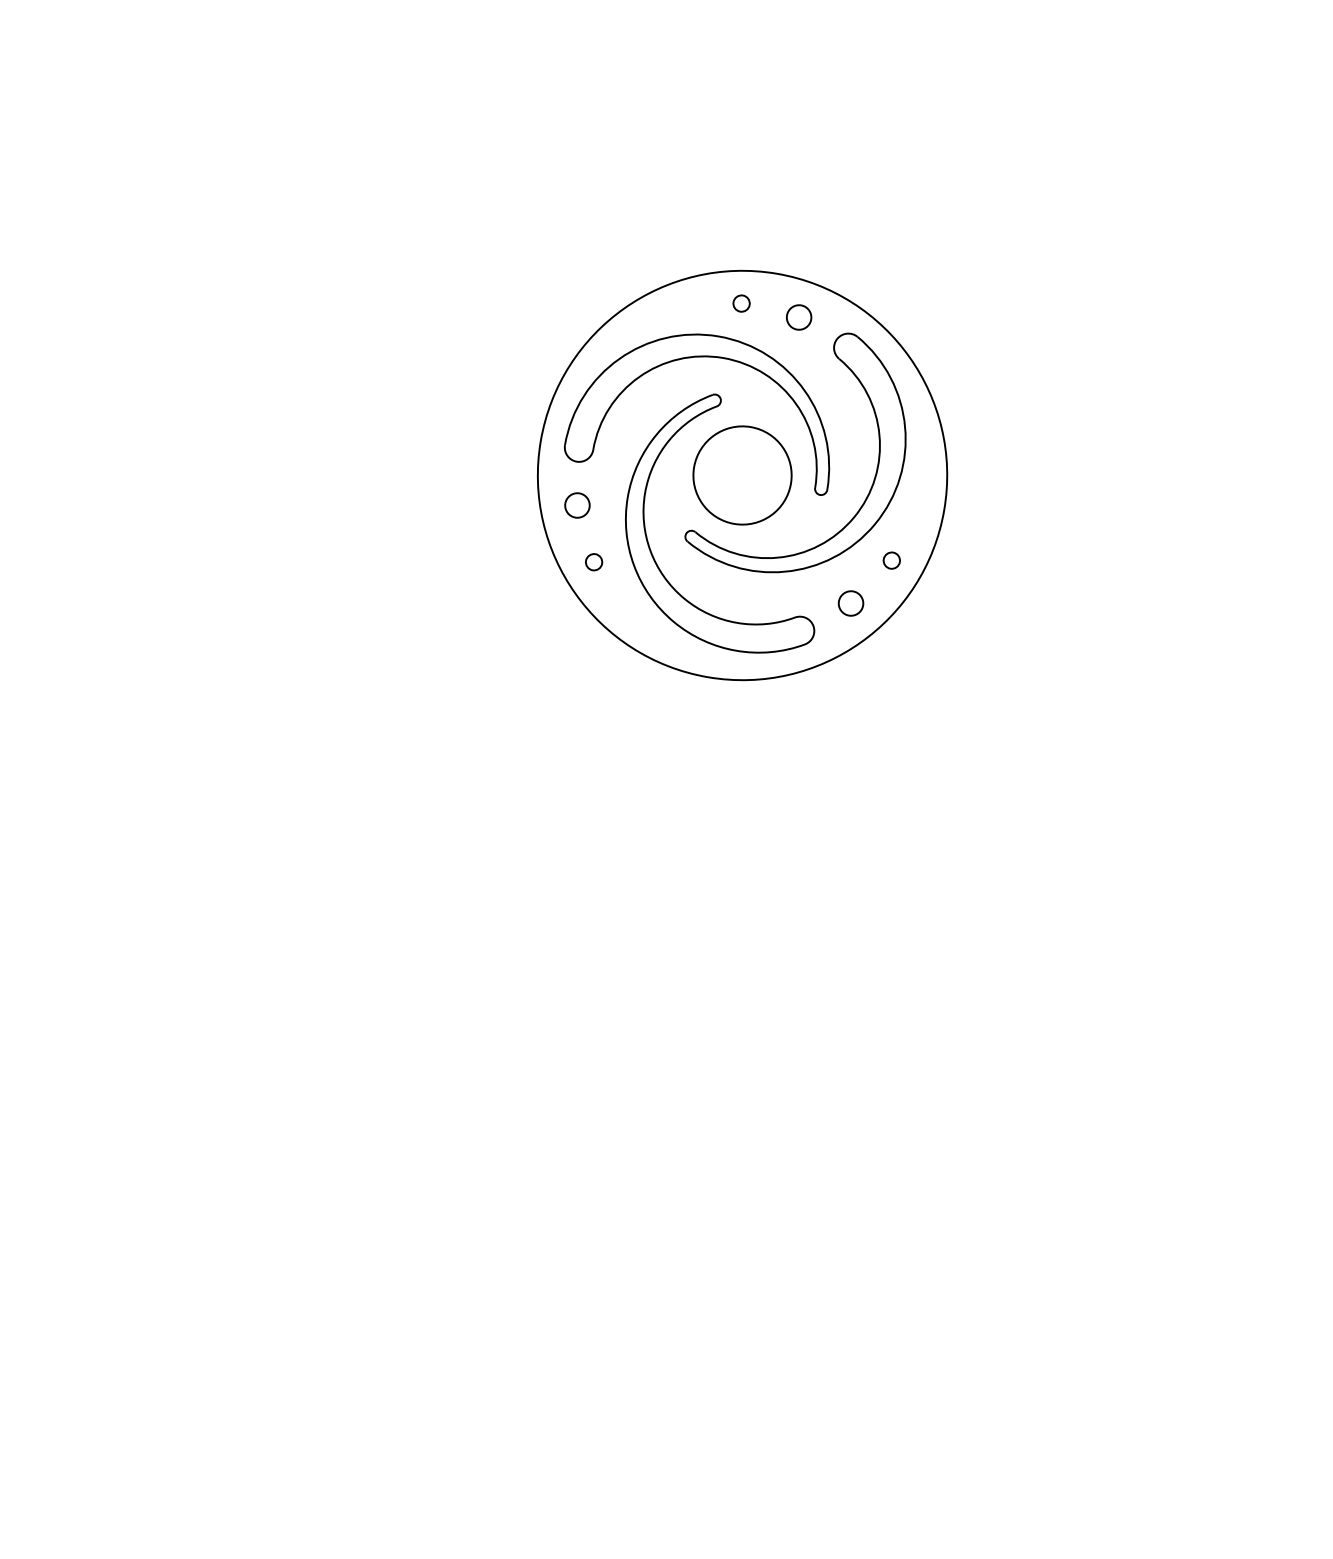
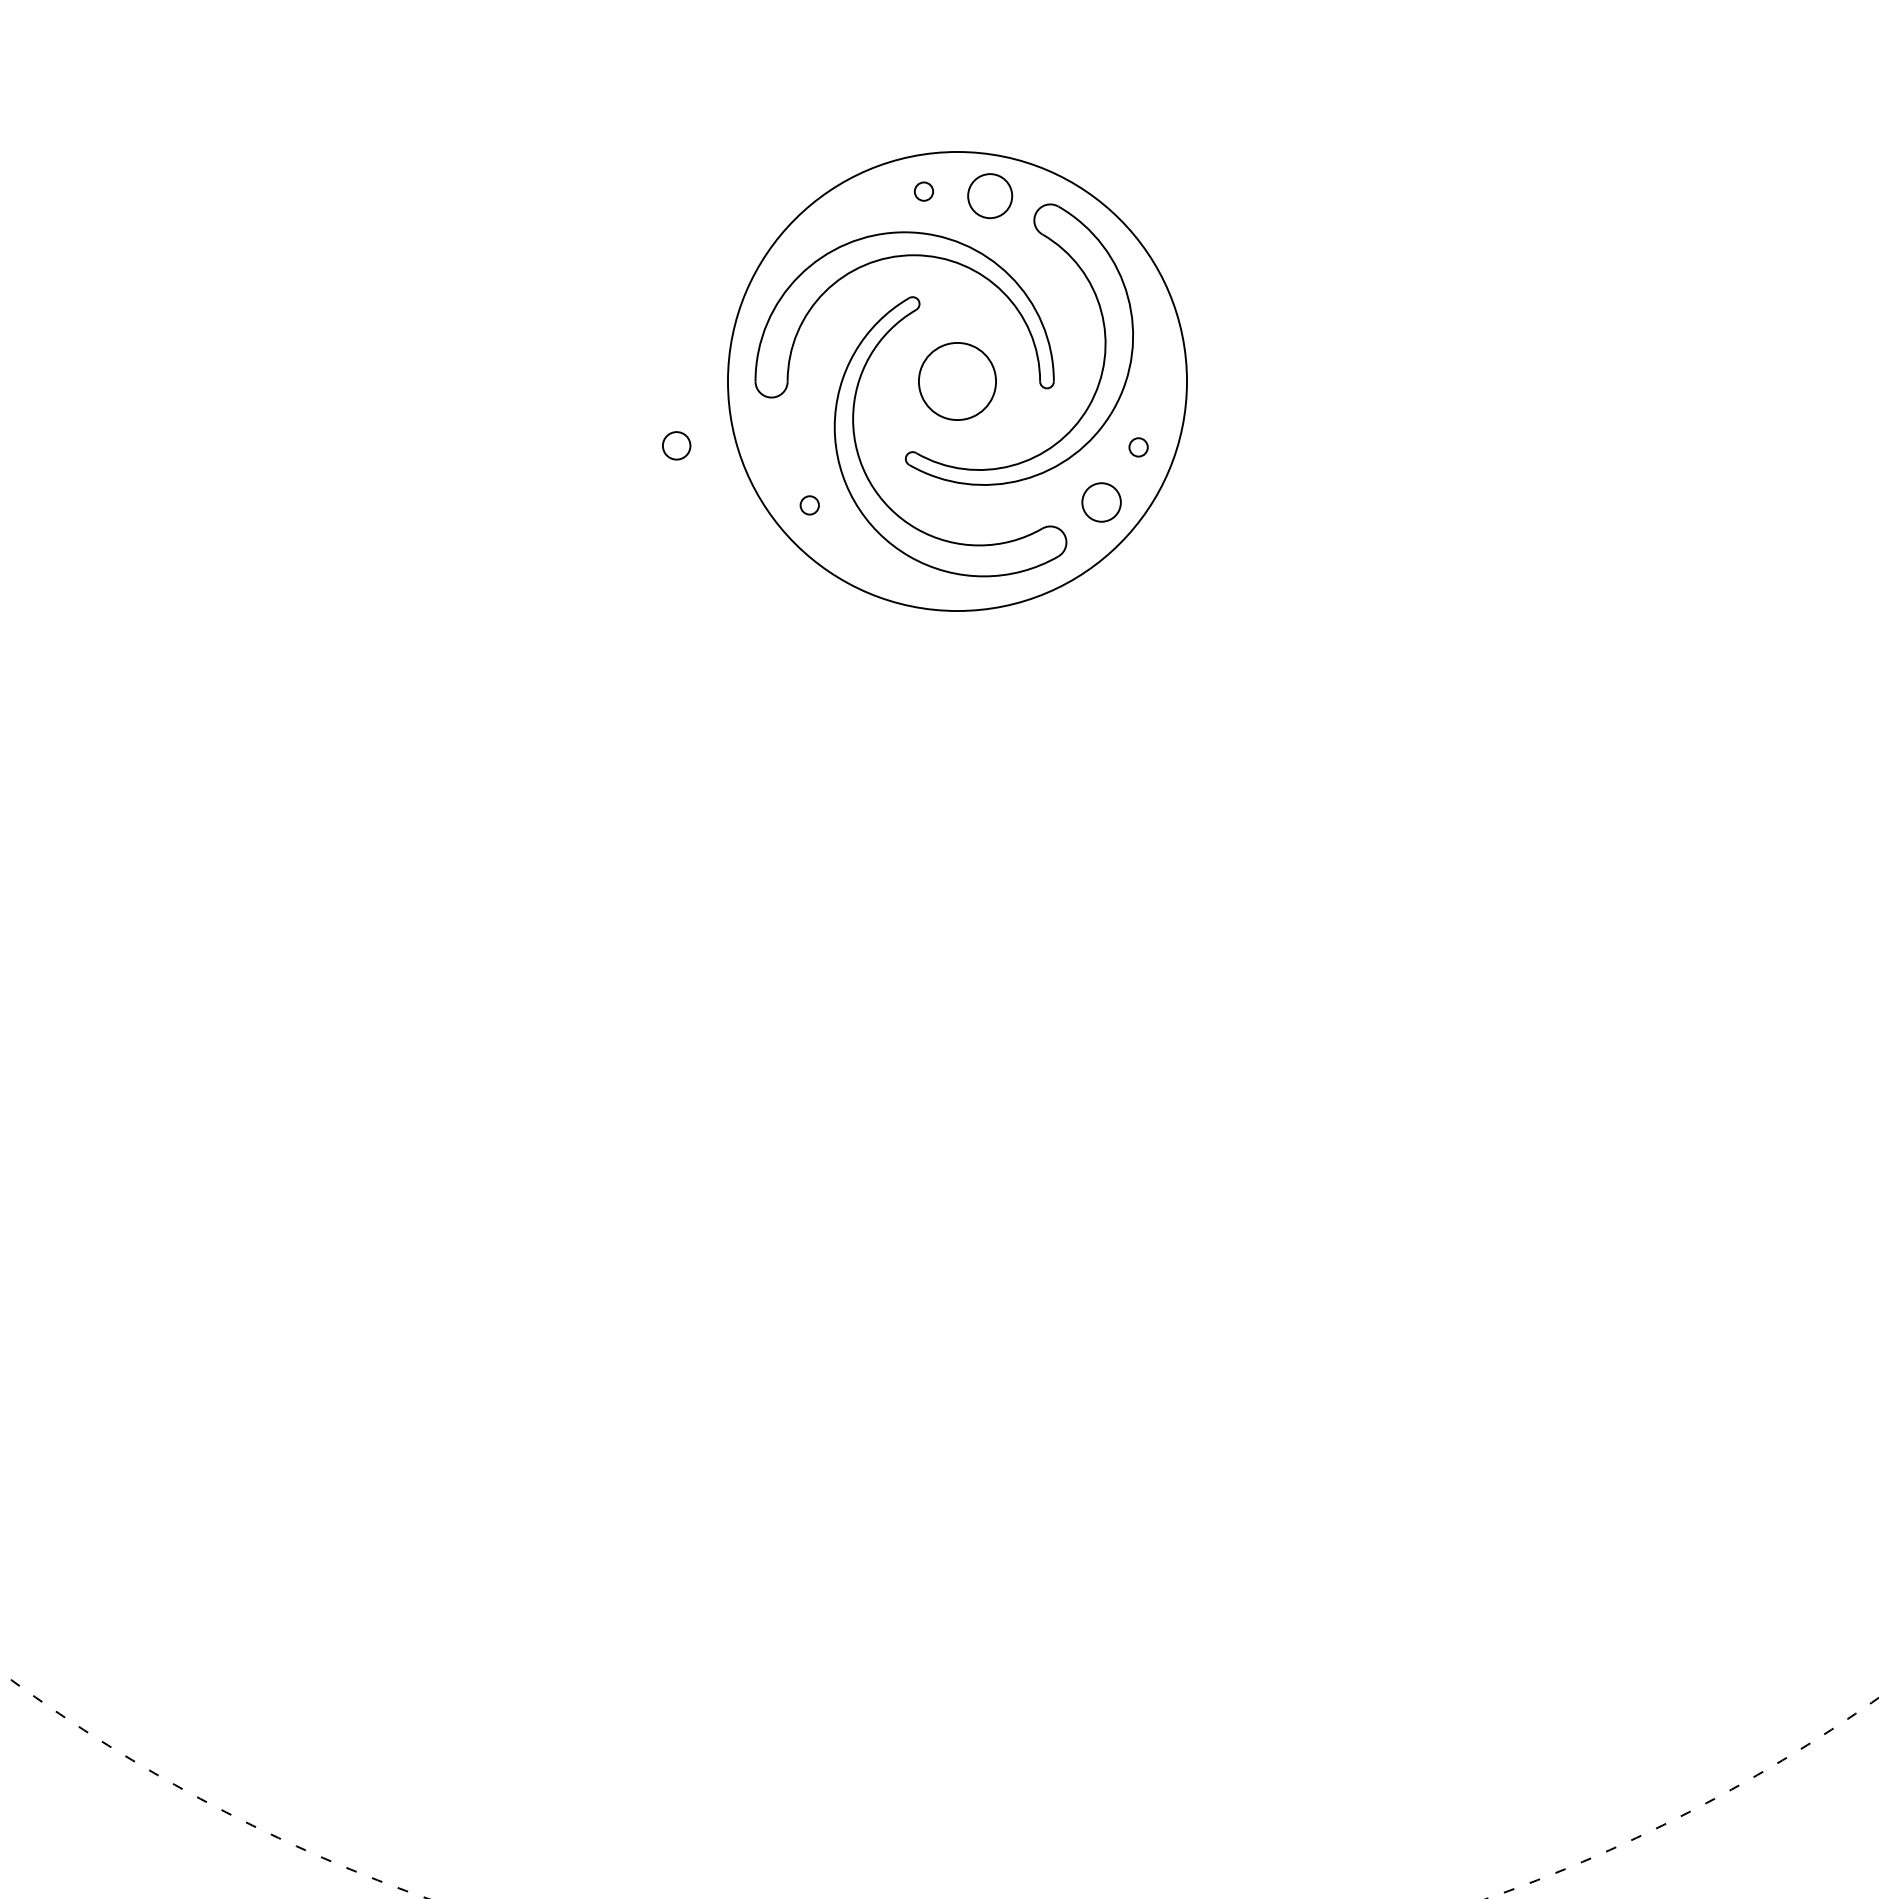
circle: (798, 316) -> (989, 195), size x1.6
circle: (742, 475) -> (957, 381), size x0.7
circle: (577, 505) -> (676, 445), moved
circle: (850, 603) -> (1101, 502), size x1.4

